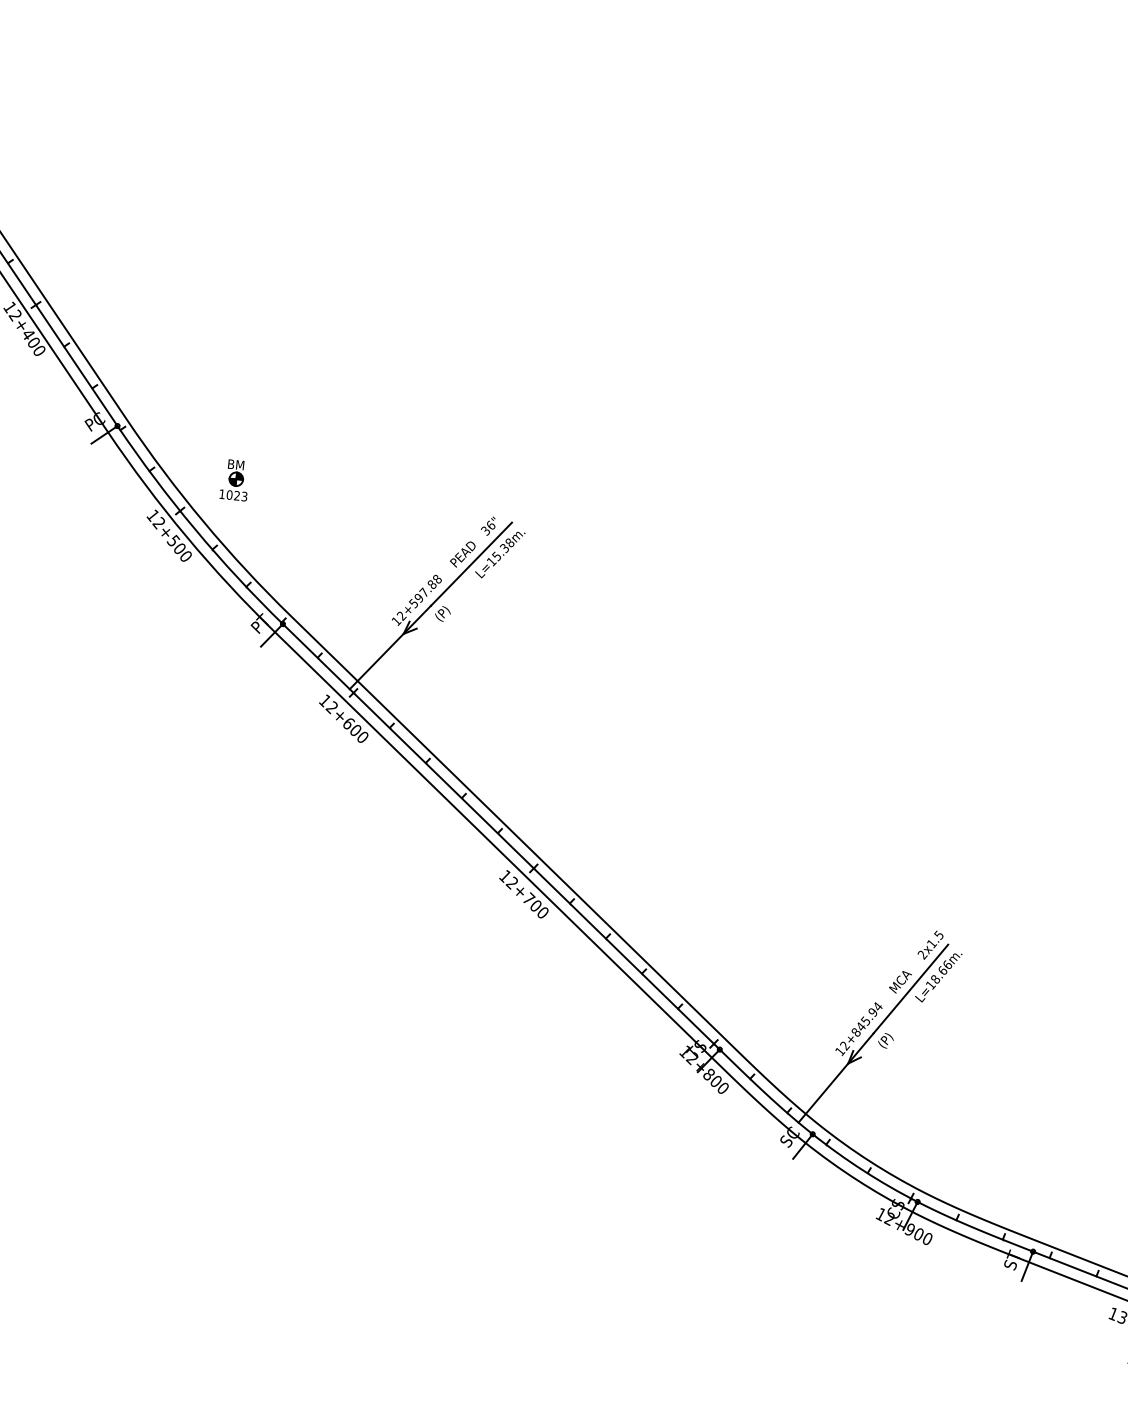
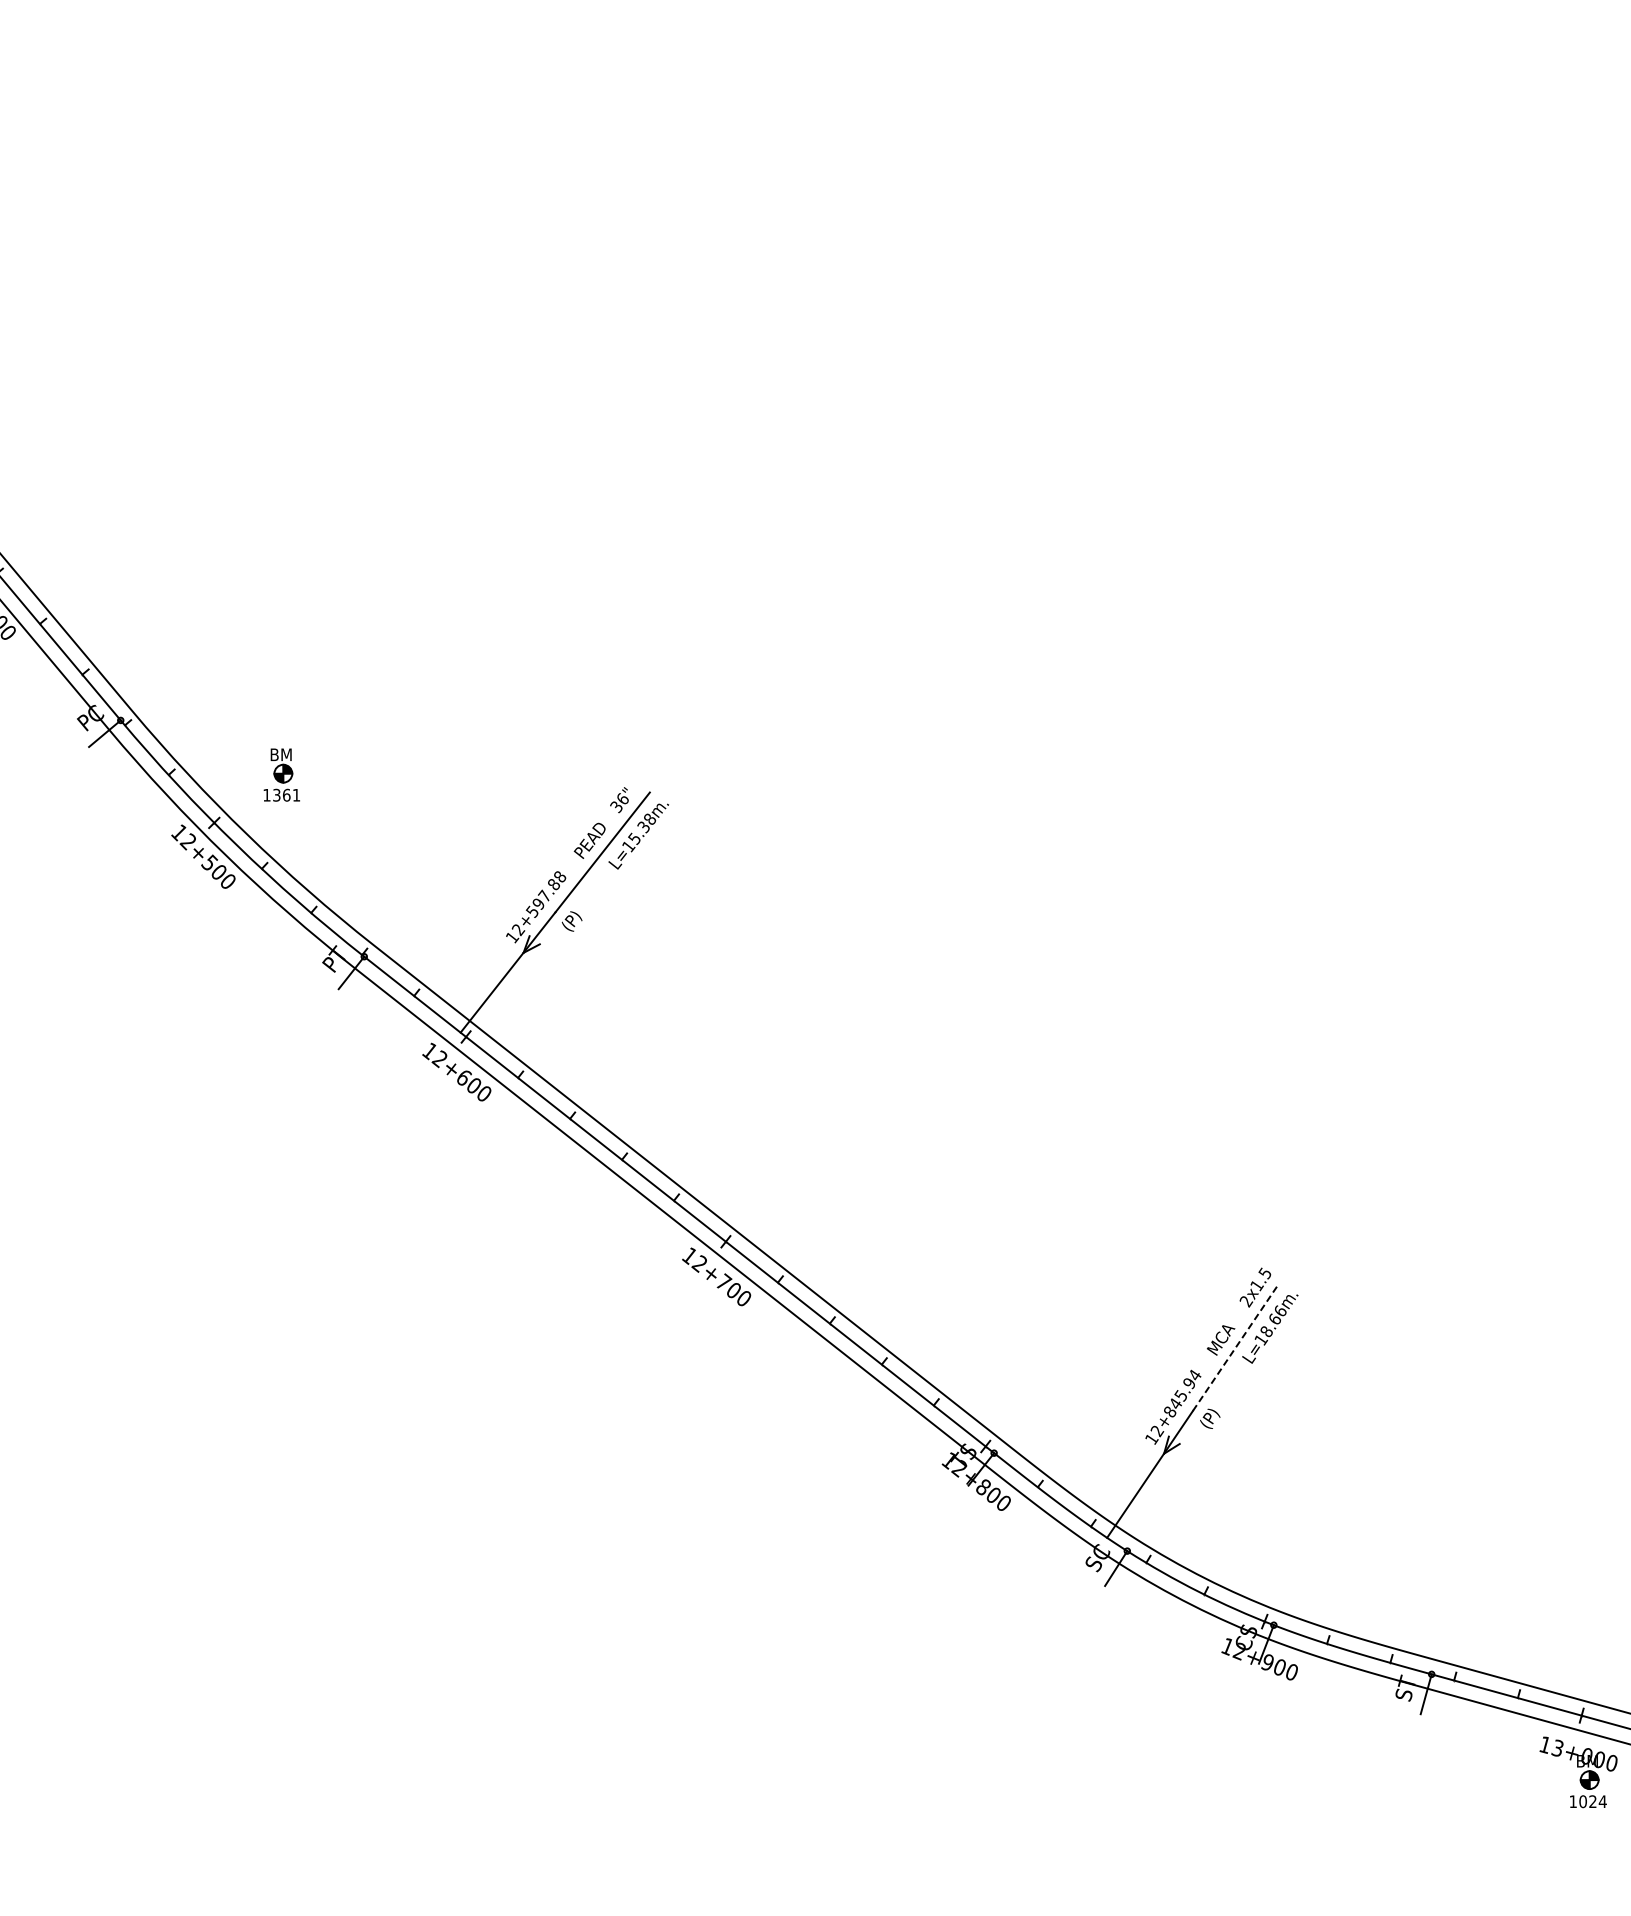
text: (237, 495) -> (286, 794), 1023 -> 1361
line: (910, 988) -> (1235, 1347), solid -> dashed

